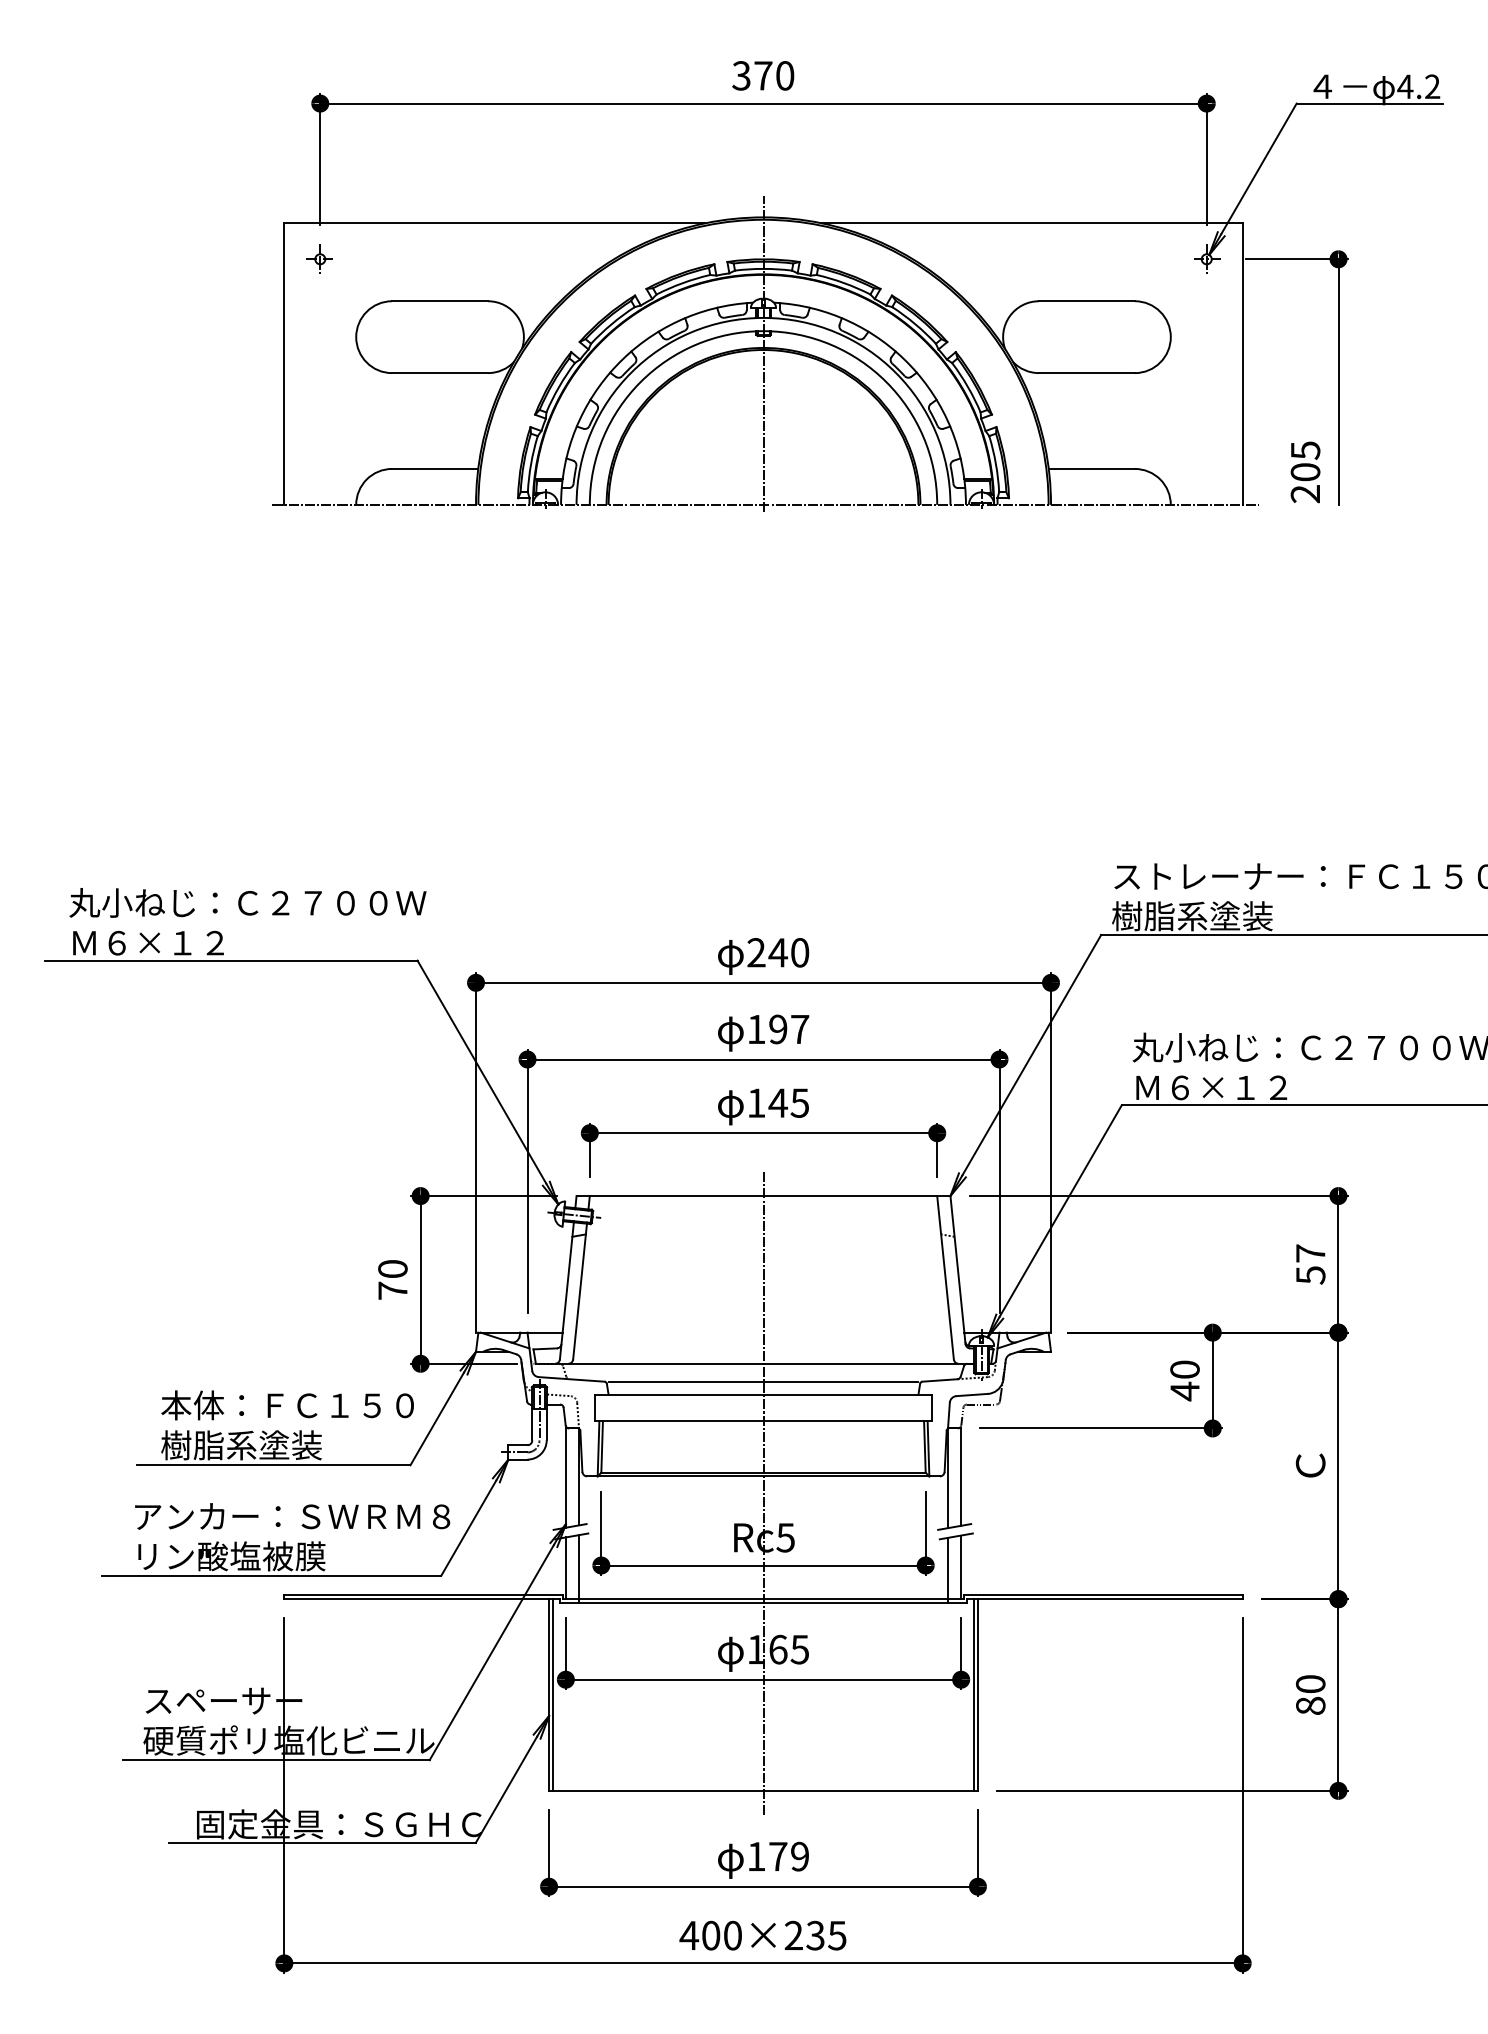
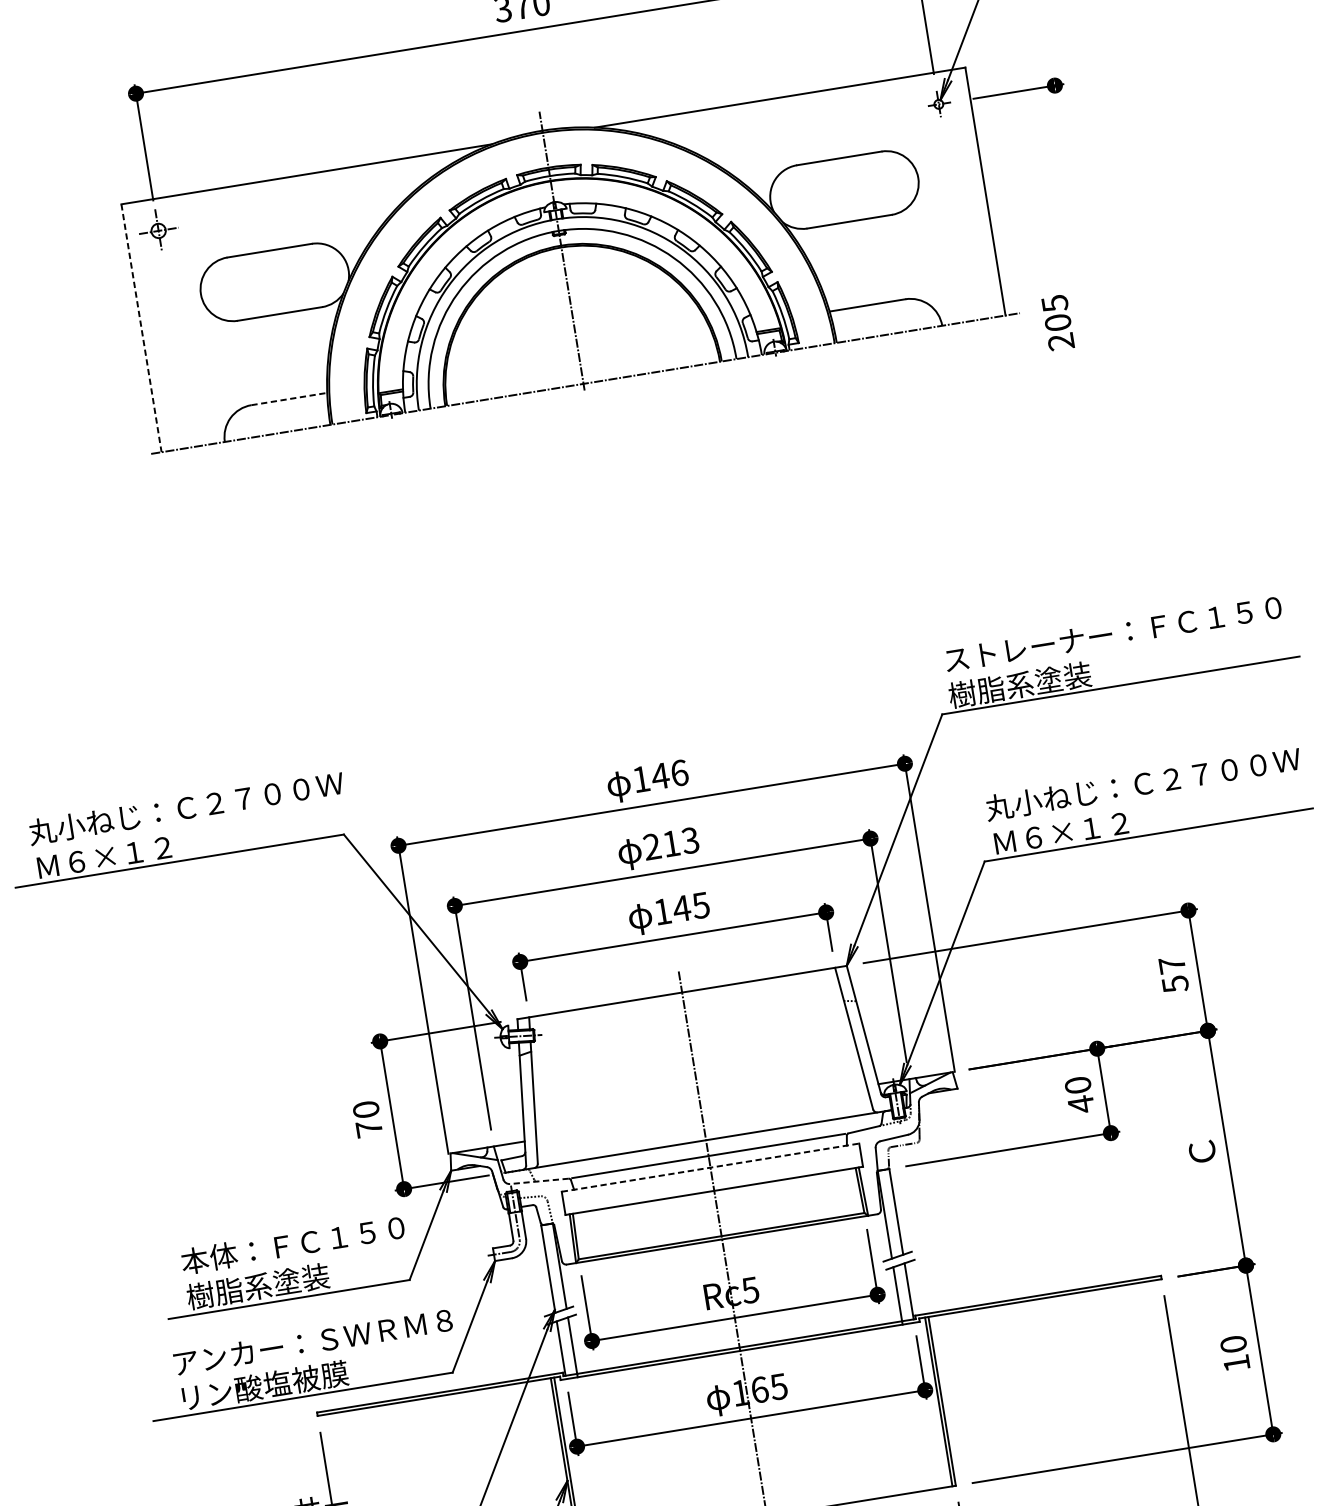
part: (319, 258) -> (157, 230), size x1.6
line: (284, 364) -> (141, 328), solid -> dashed
line: (1338, 381) -> (1072, 193), removed
line: (435, 468) -> (289, 398), solid -> dashed
text: (1305, 472) -> (1058, 322), moved
text: (778, 952) -> (660, 775), 240 -> 146
text: (778, 1029) -> (671, 843), 197 -> 213
line: (571, 1379) -> (539, 1181), solid -> dashed
line: (763, 1394) -> (710, 1167), solid -> dashed
text: (1310, 1705) -> (1236, 1363), 80 -> 10

